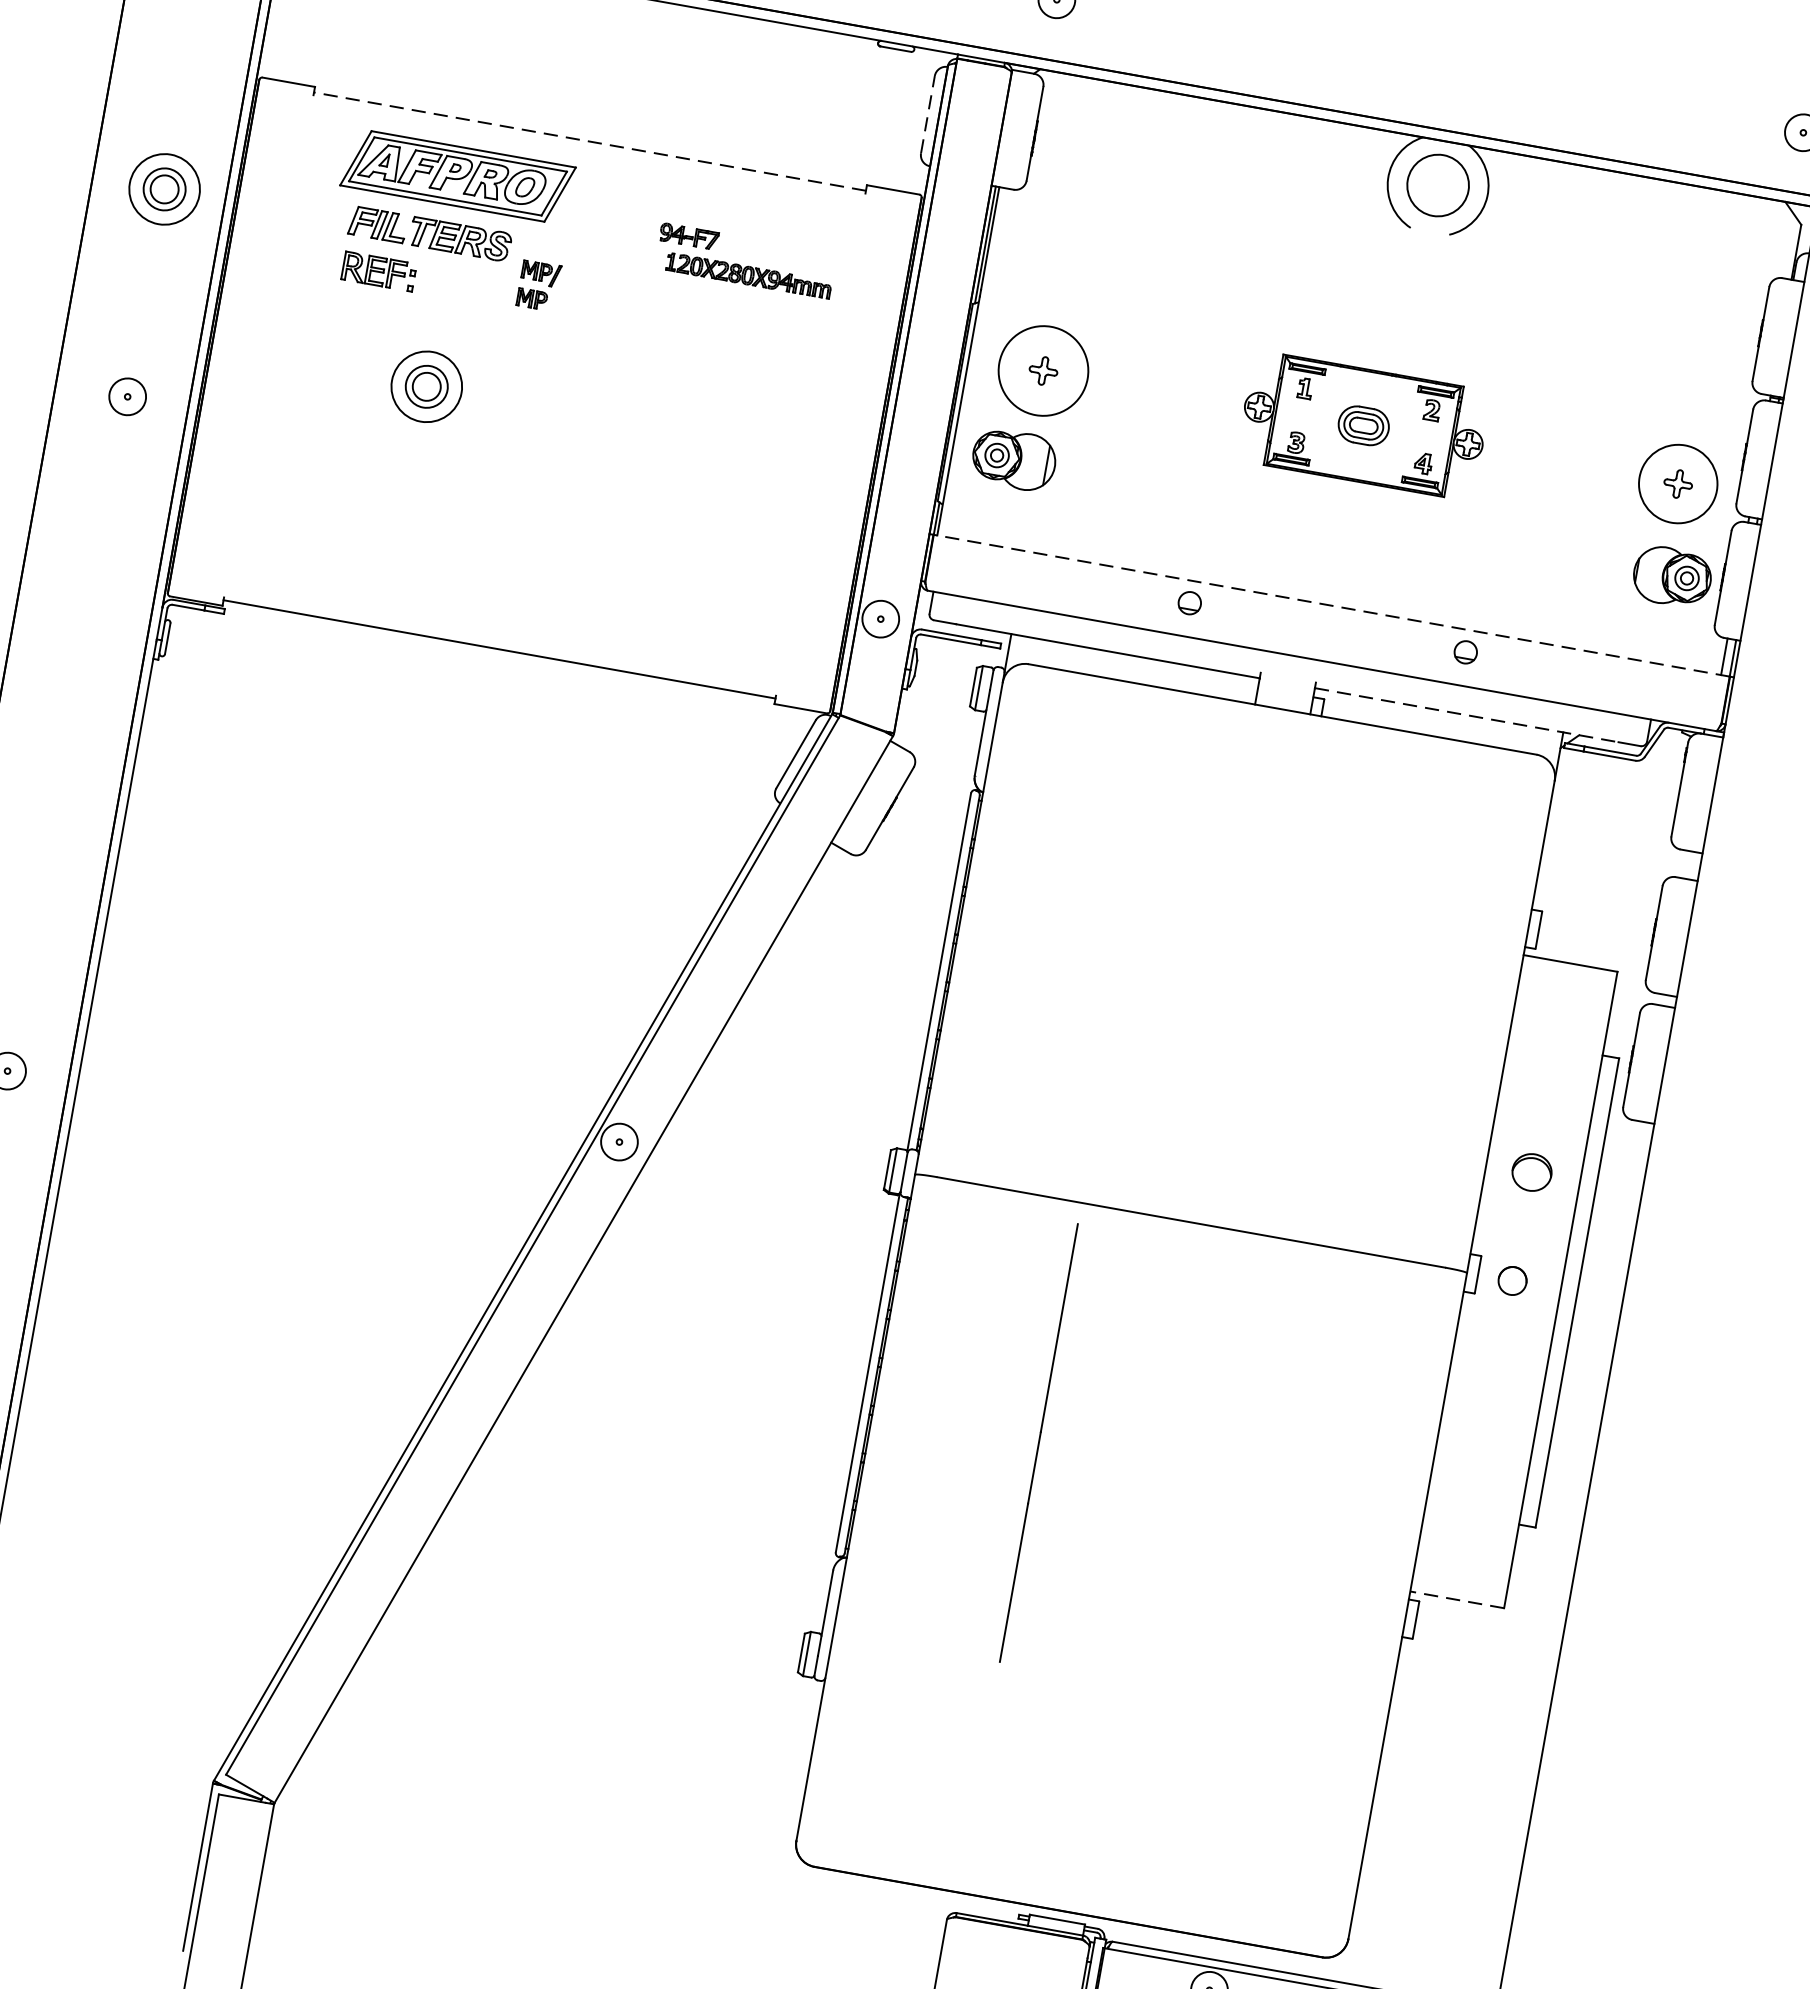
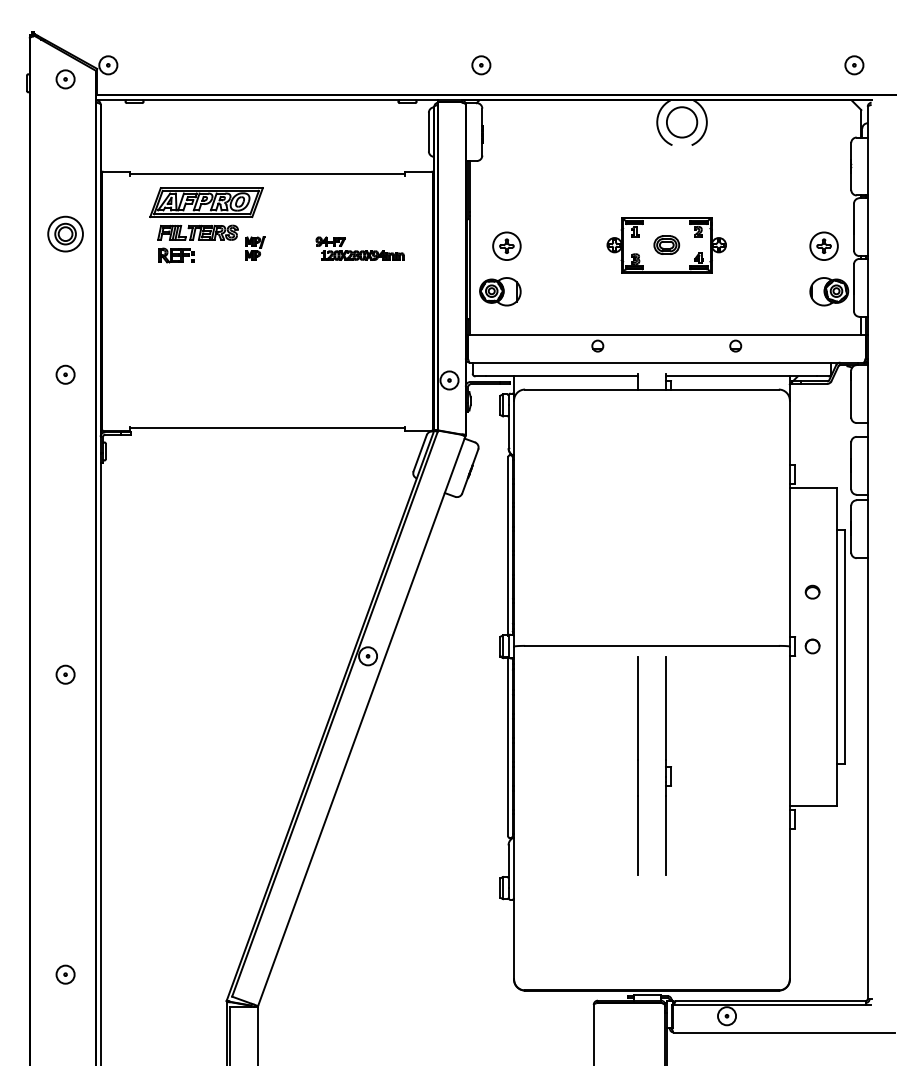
line: (927, 113) -> (428, 131), dashed -> solid
line: (589, 142) -> (267, 174), dashed -> solid
part: (744, 260) -> (359, 248), moved
circle: (1042, 371) -> (506, 246), size x0.62
part: (426, 385) -> (209, 306), removed
part: (127, 396) -> (65, 374), moved
circle: (1676, 484) -> (823, 246), size x0.71
line: (1331, 606) -> (666, 335), dashed -> solid
line: (1466, 715) -> (741, 376), dashed -> solid
part: (1531, 1170) -> (812, 591), size x0.71
line: (1037, 1442) -> (637, 765), moved
part: (1181, 1467) -> (668, 765), added
line: (1455, 1599) -> (812, 805), dashed -> solid

